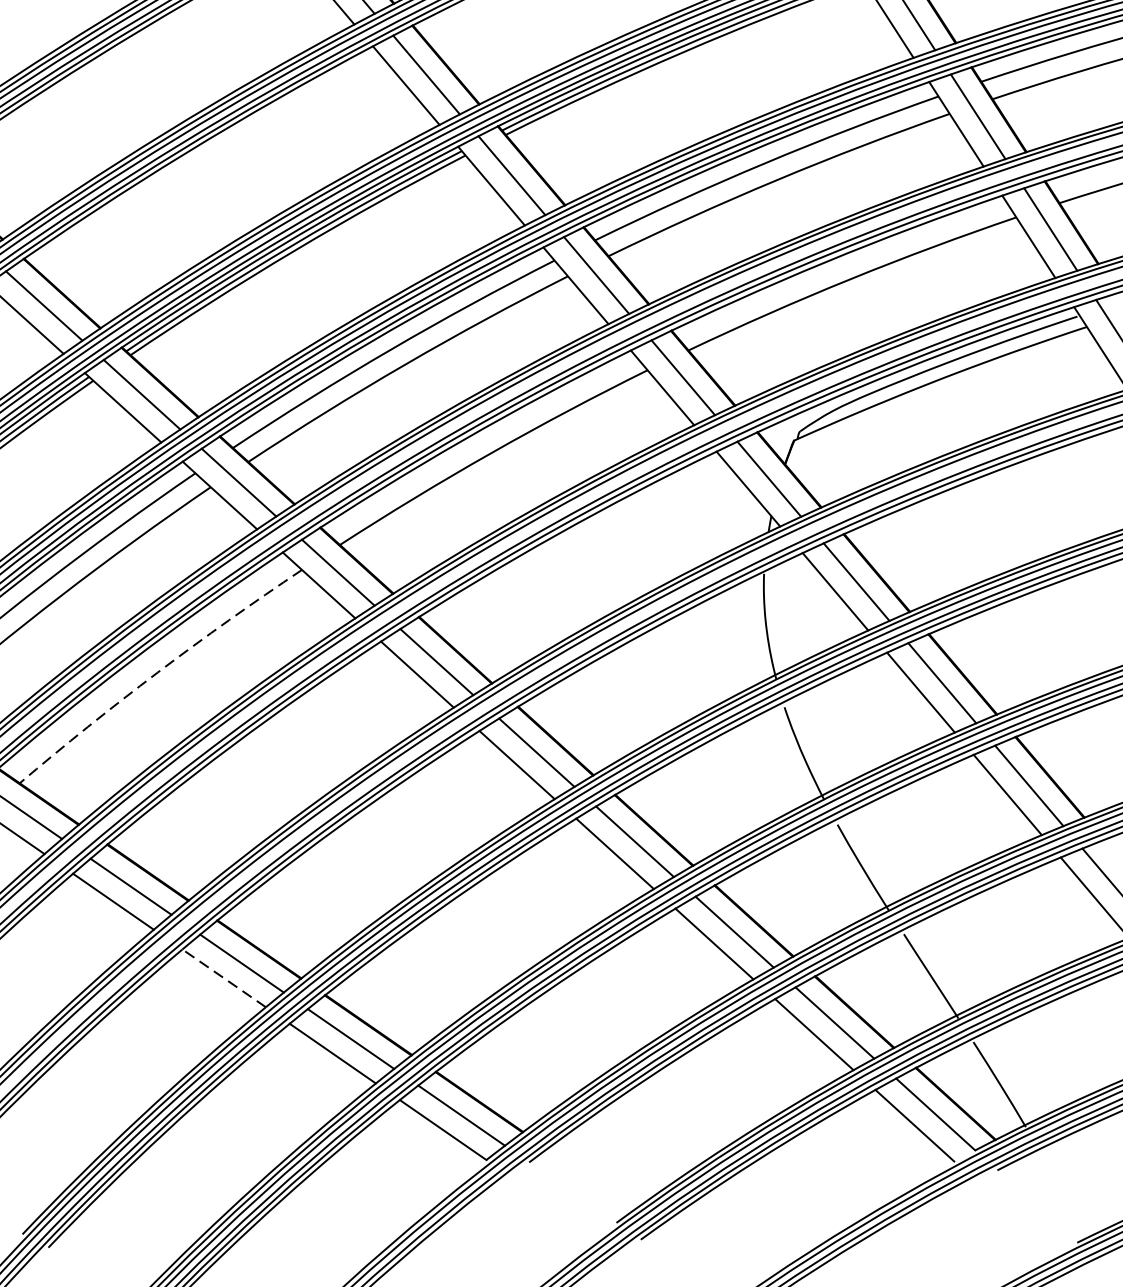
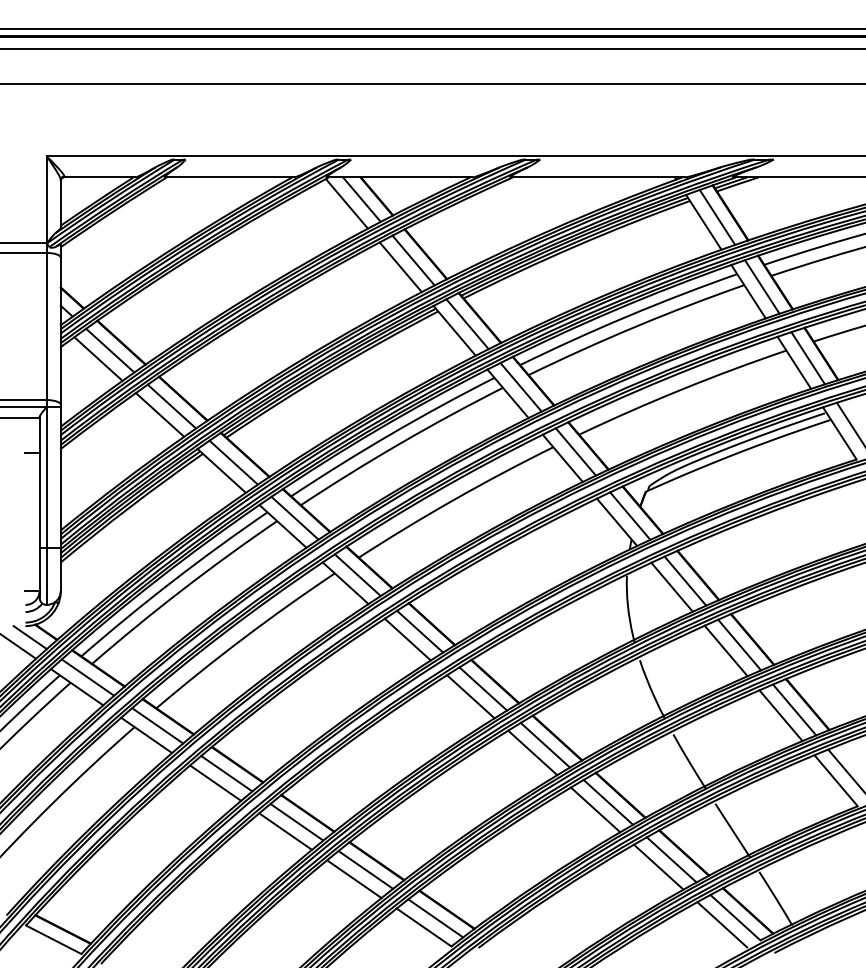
arc: (157, 672) -> (243, 638), dashed -> solid
line: (223, 978) -> (285, 831), dashed -> solid

